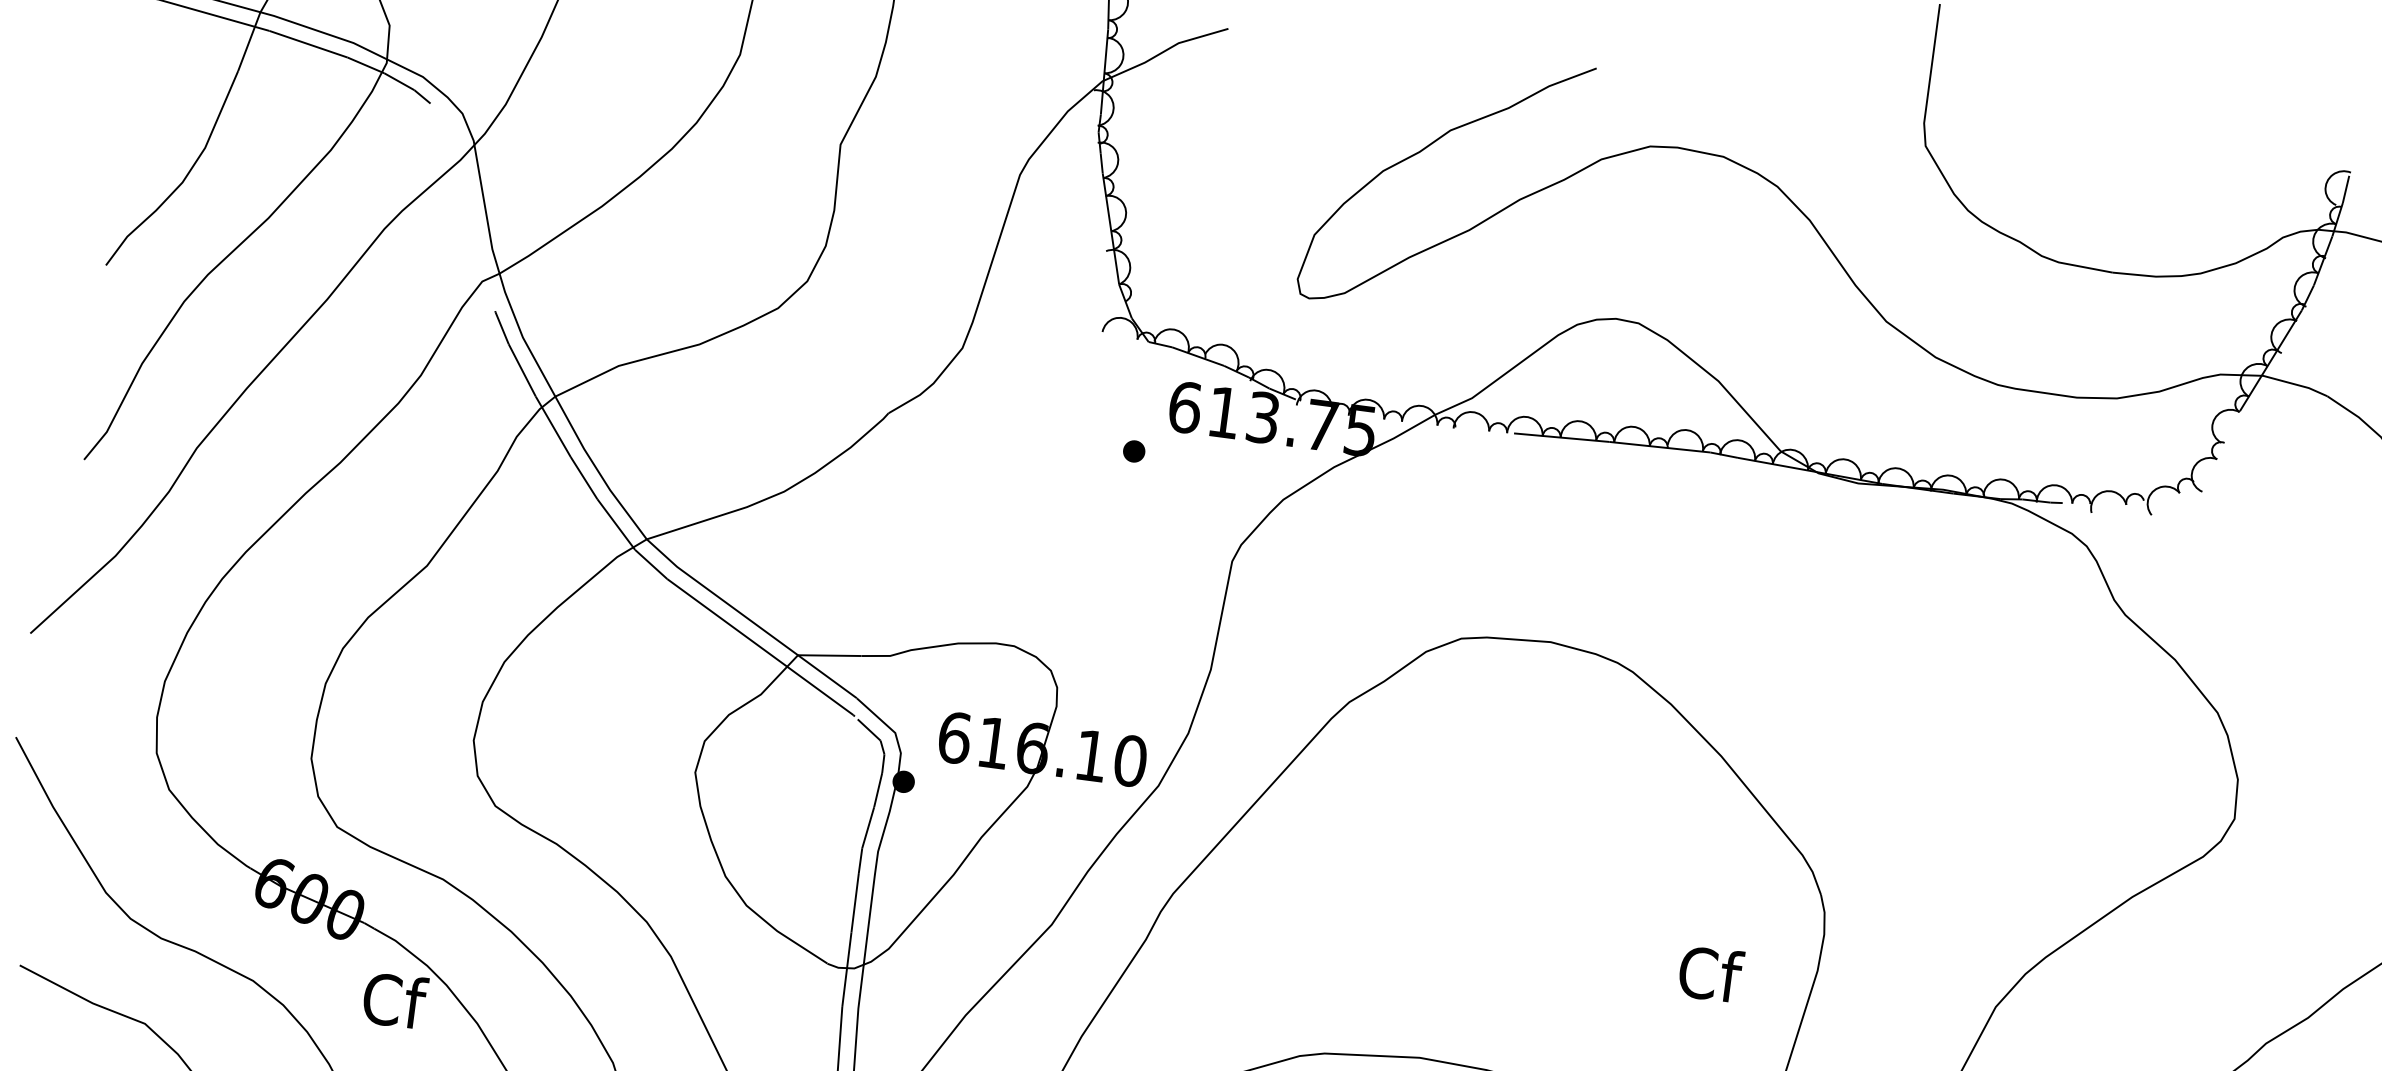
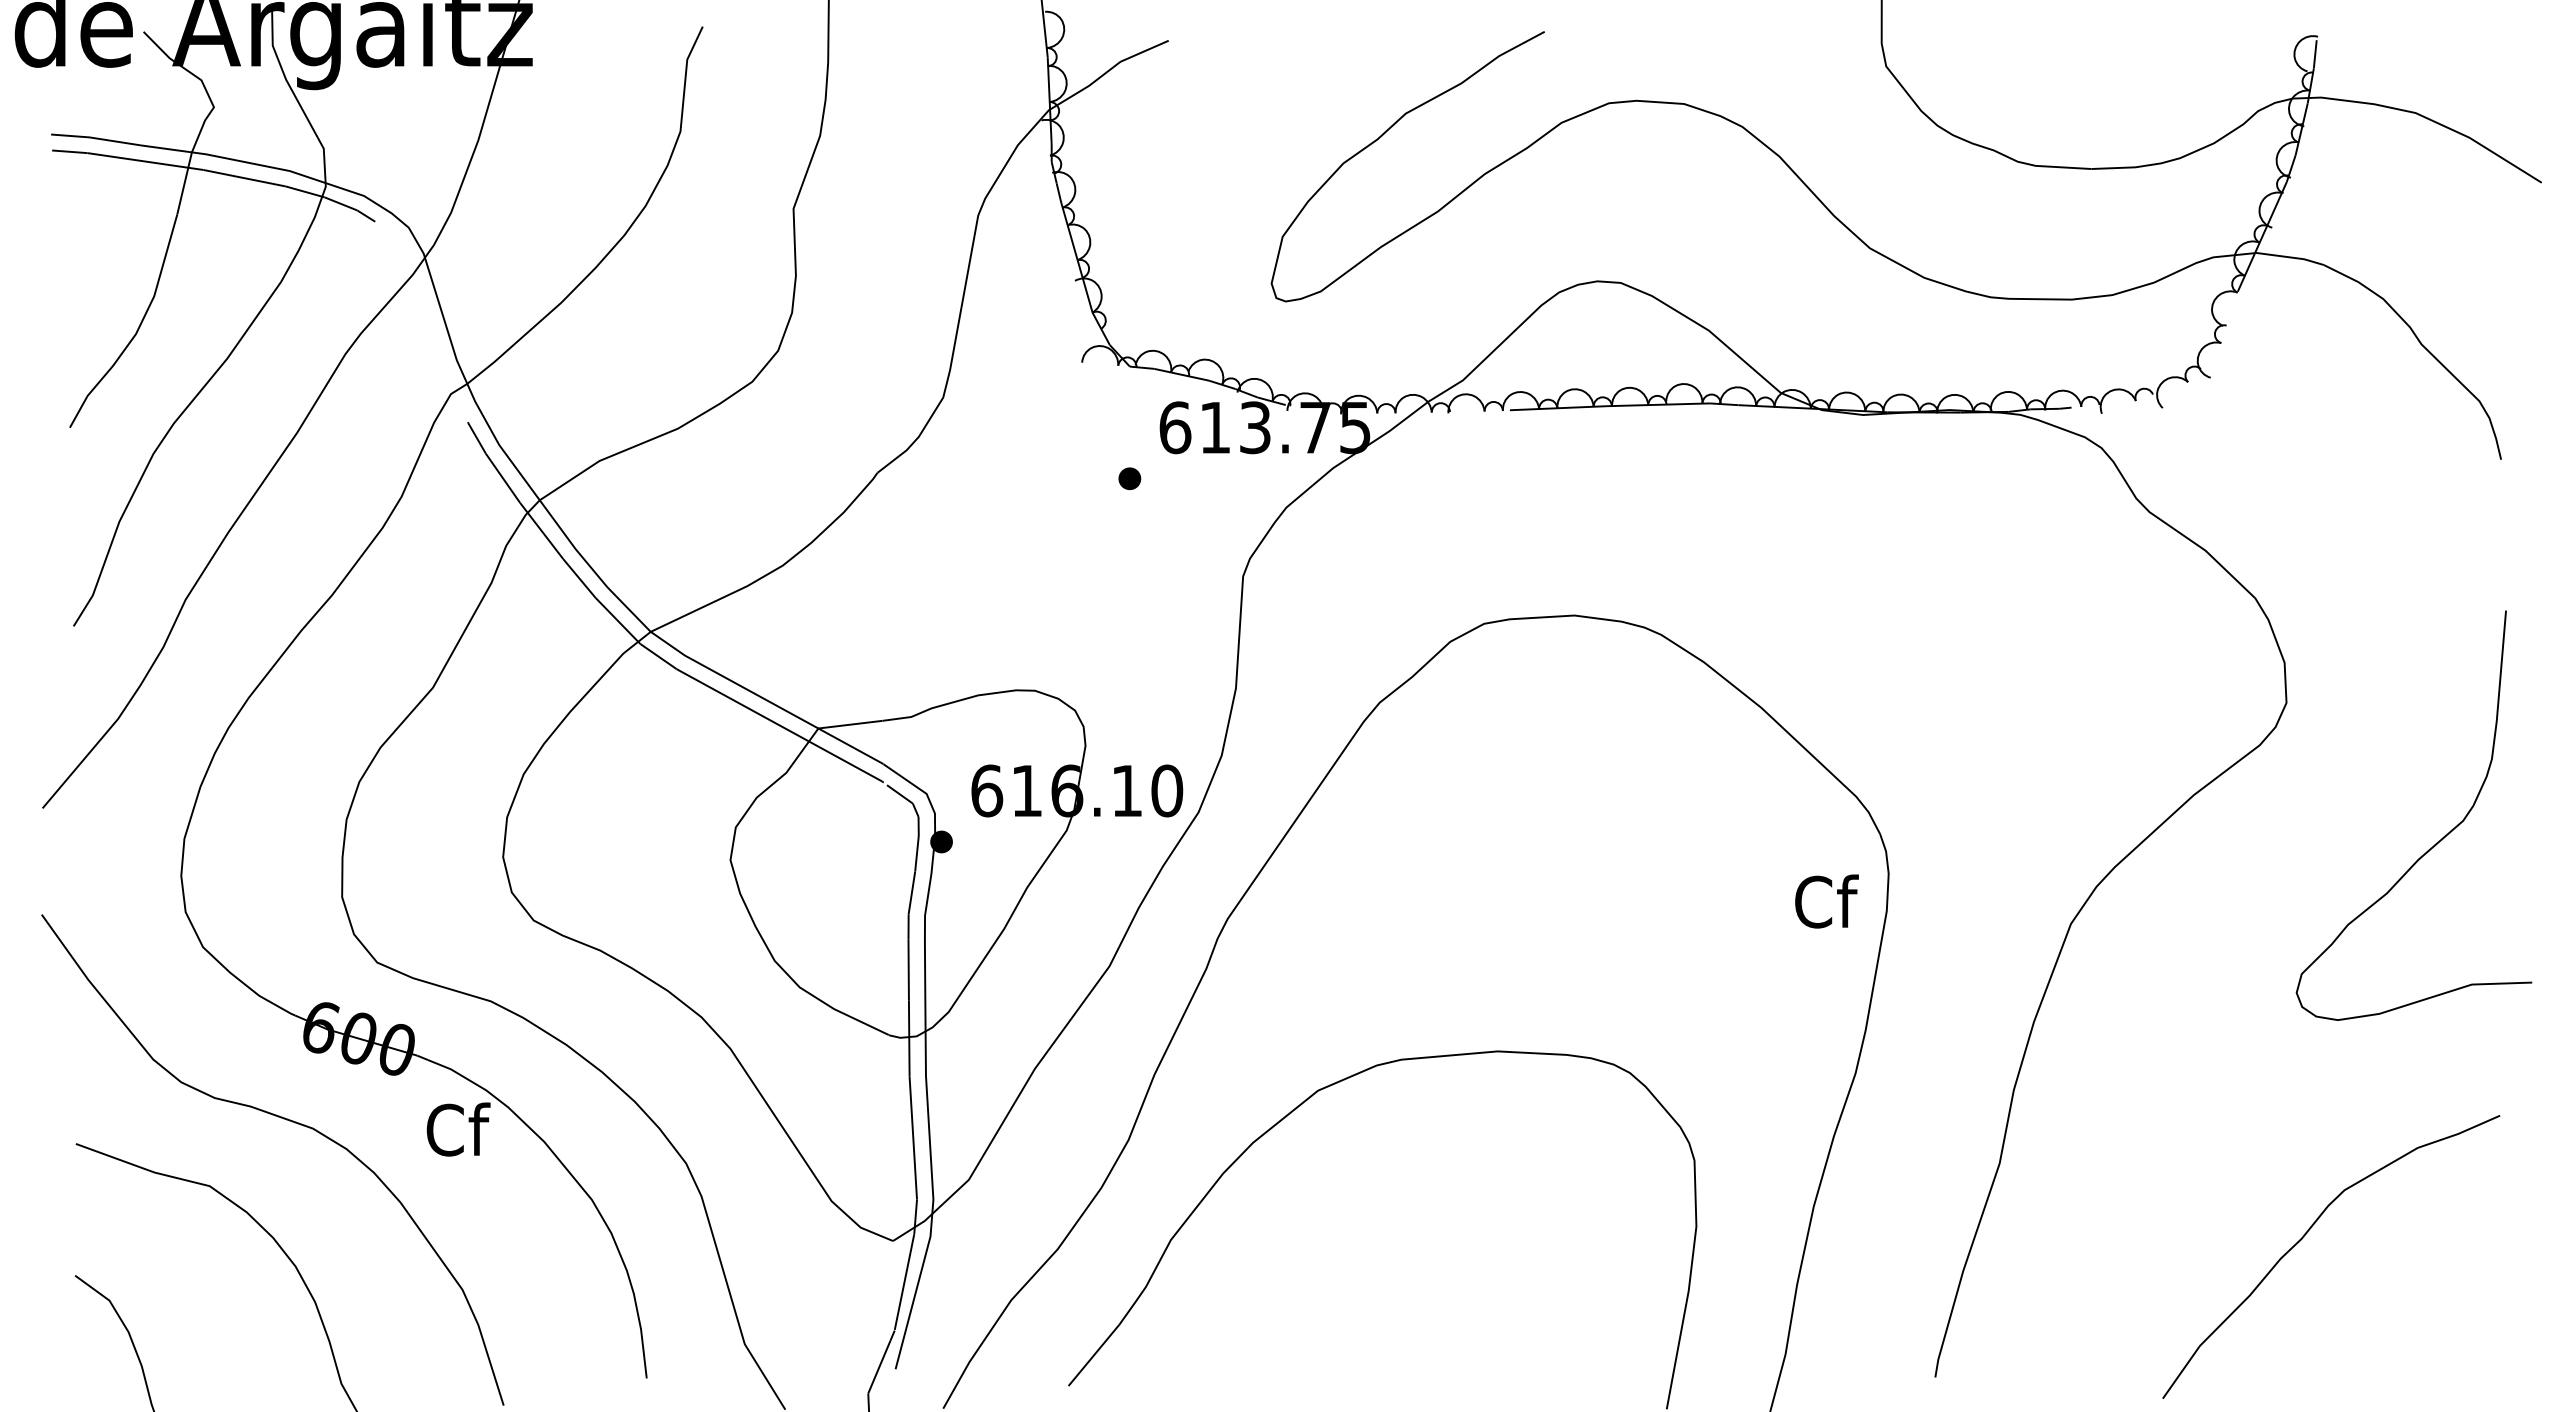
text: (1710, 974) -> (1826, 901), moved

